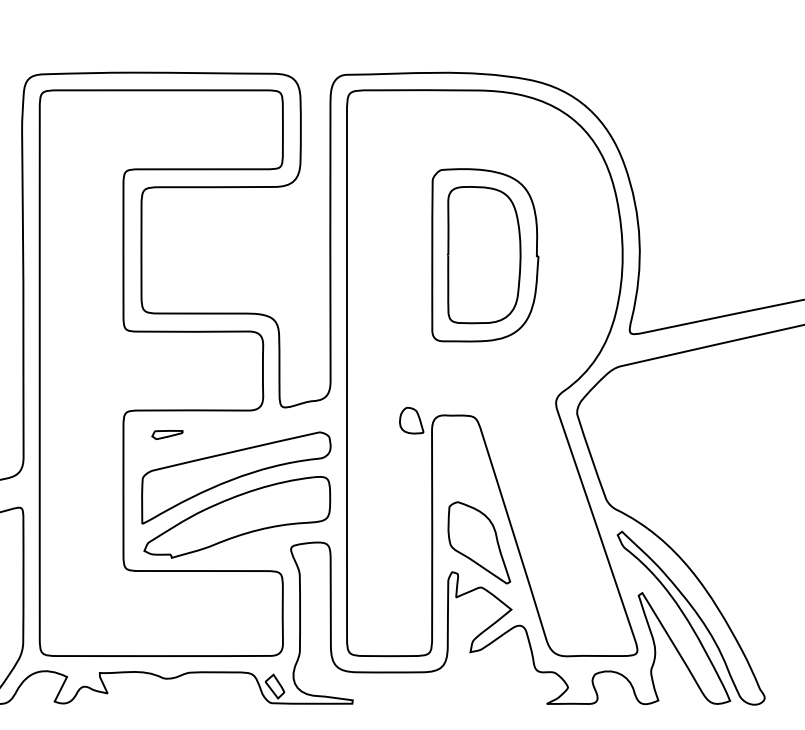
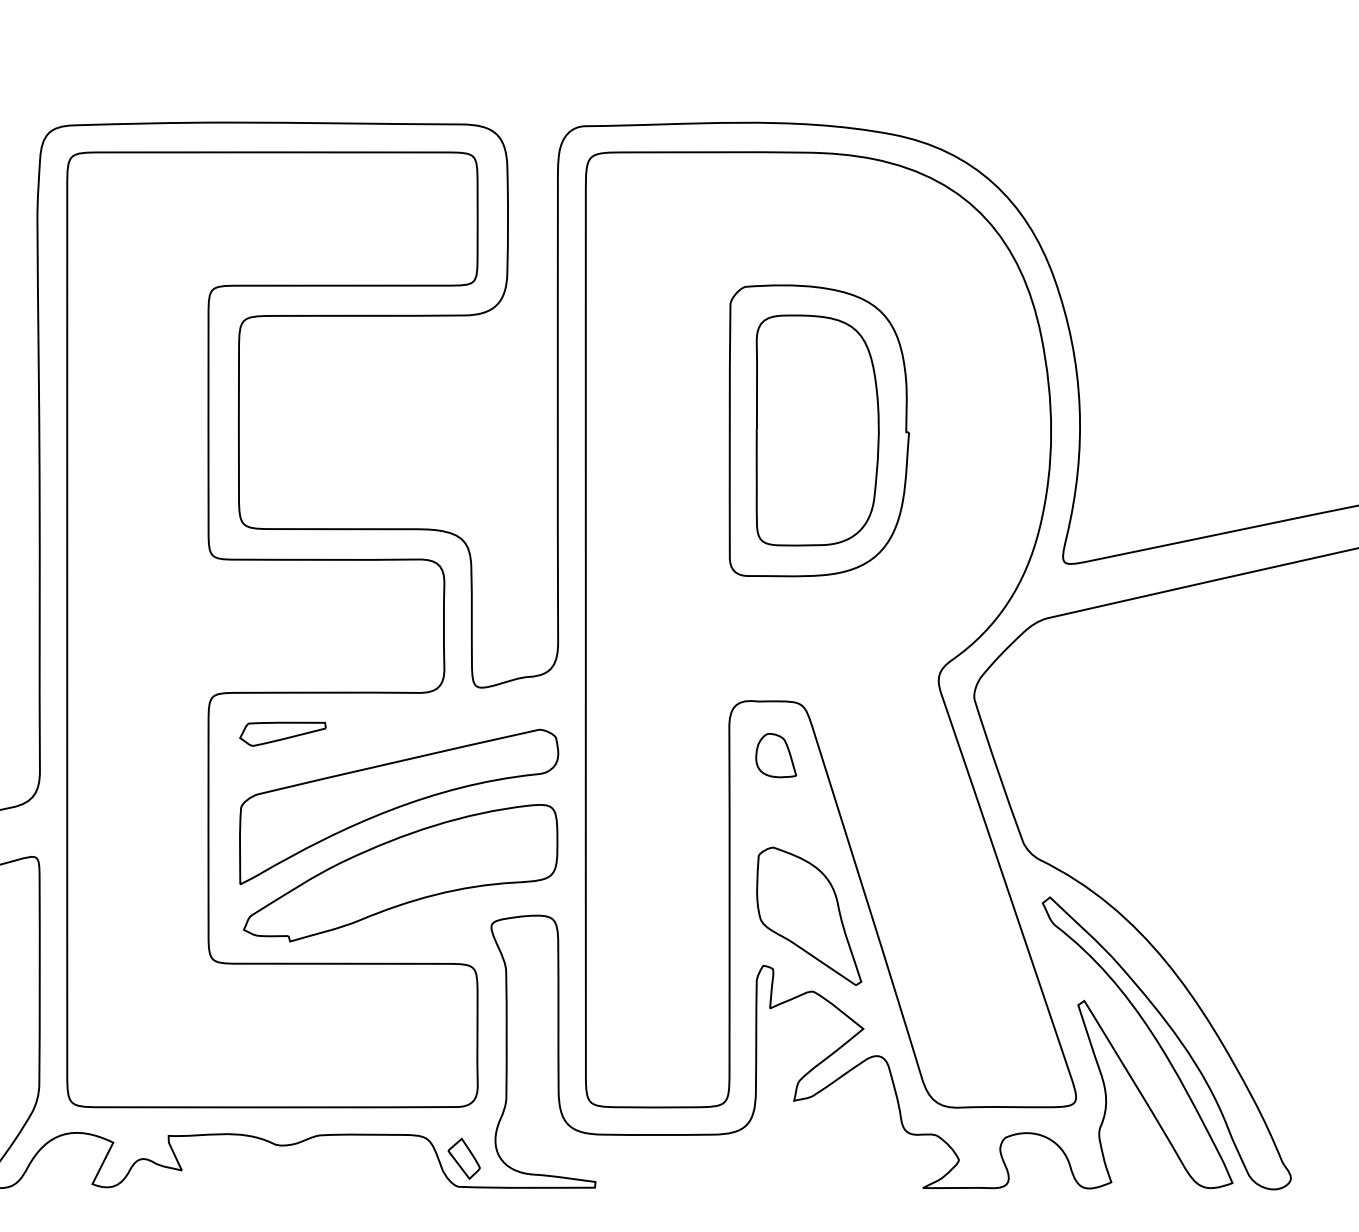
part: (411, 420) -> (775, 755), moved
part: (167, 434) -> (282, 733), size x1.67

